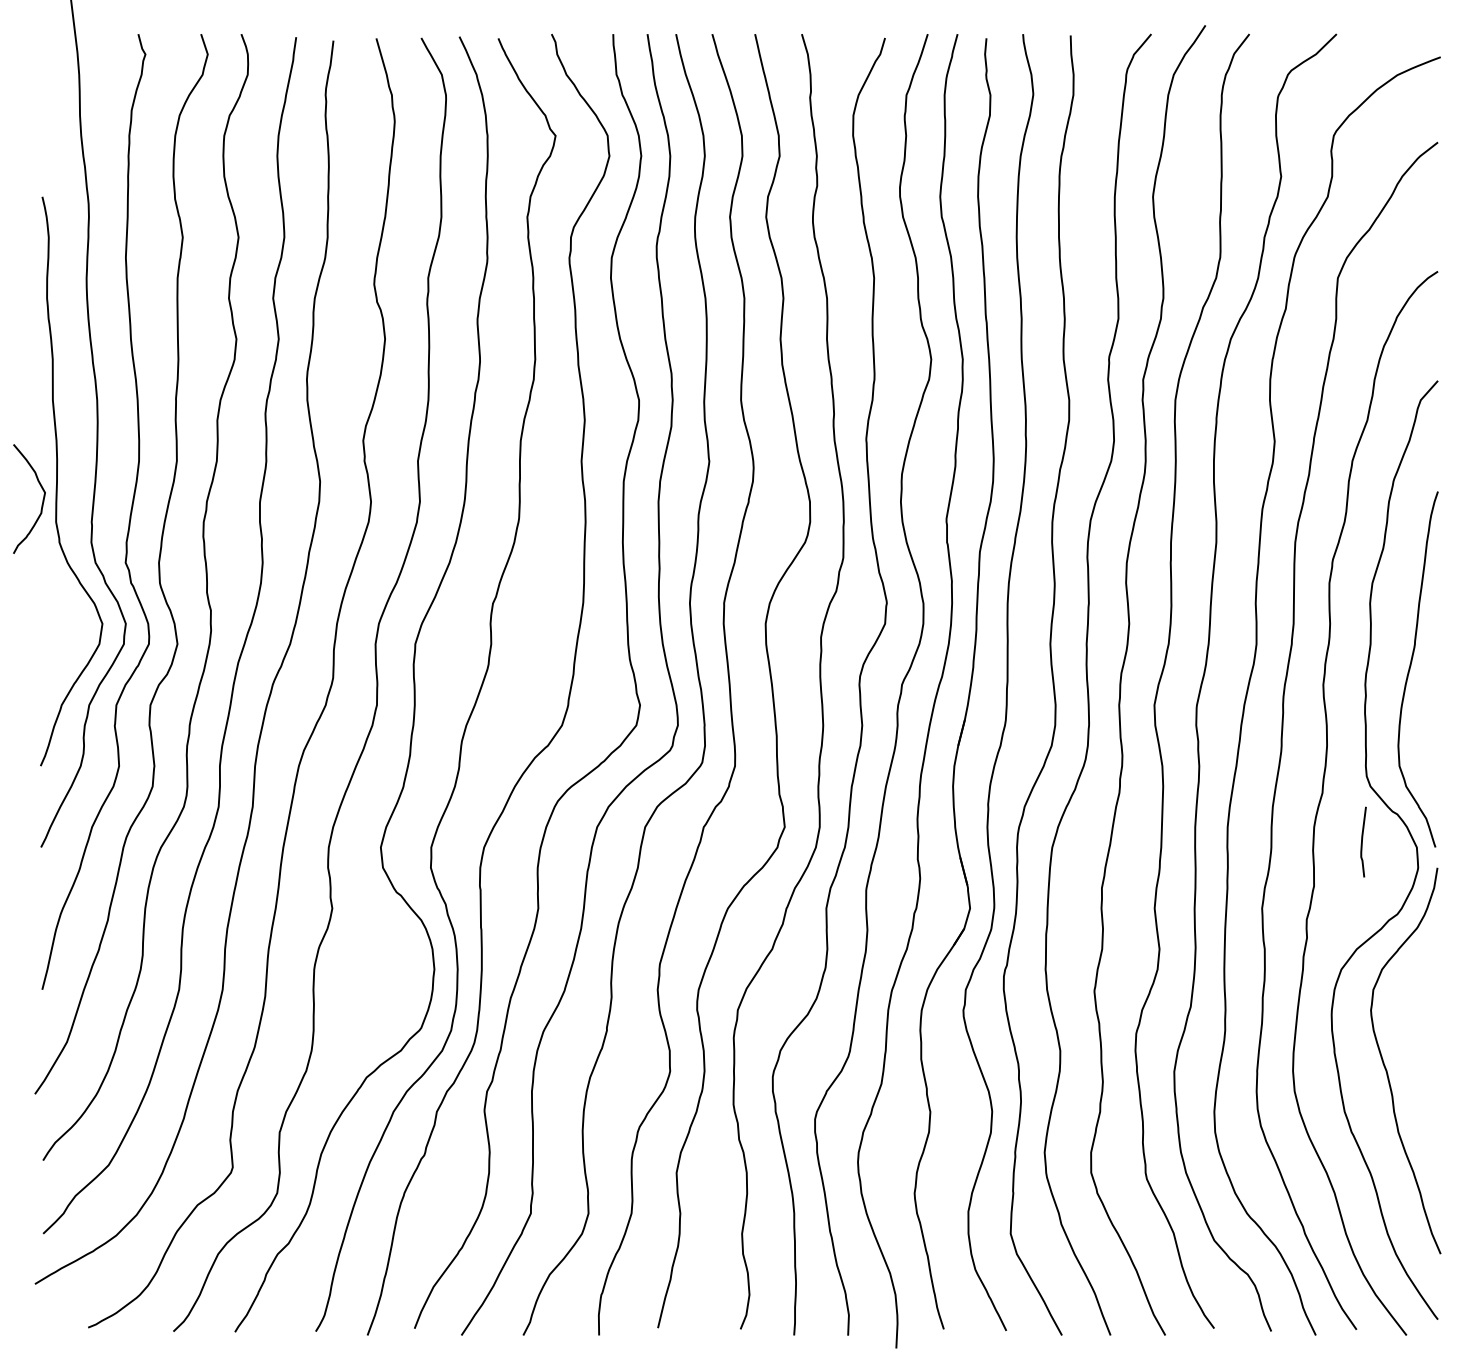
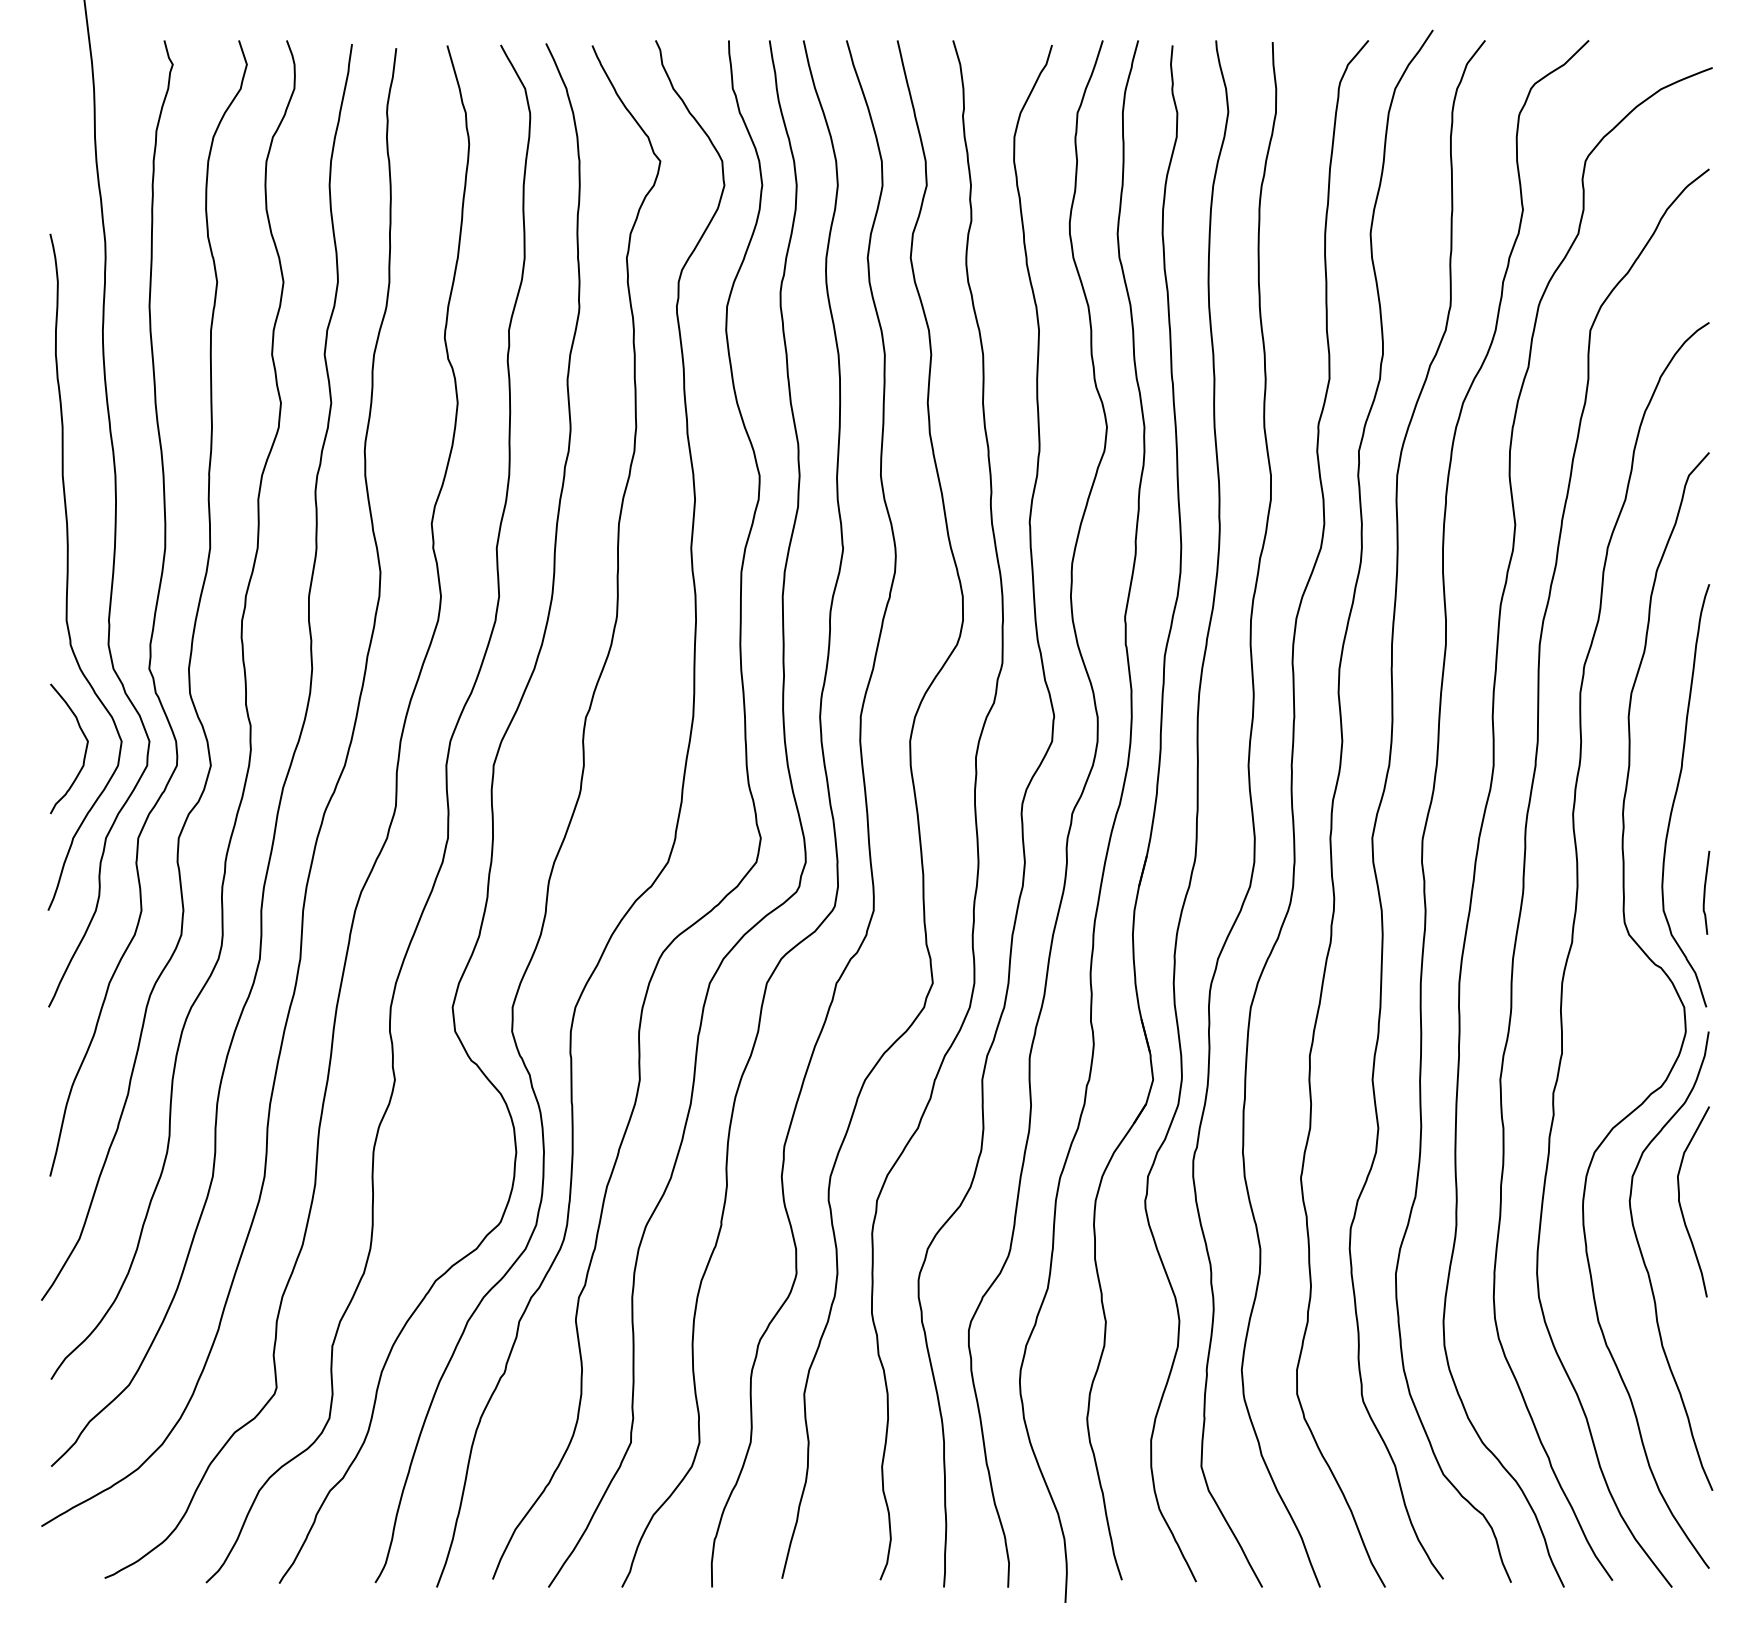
curve: (42, 499) -> (84, 749), moved
curve: (1362, 841) -> (1705, 892), moved
curve: (1414, 1013) -> (1681, 1204), added

